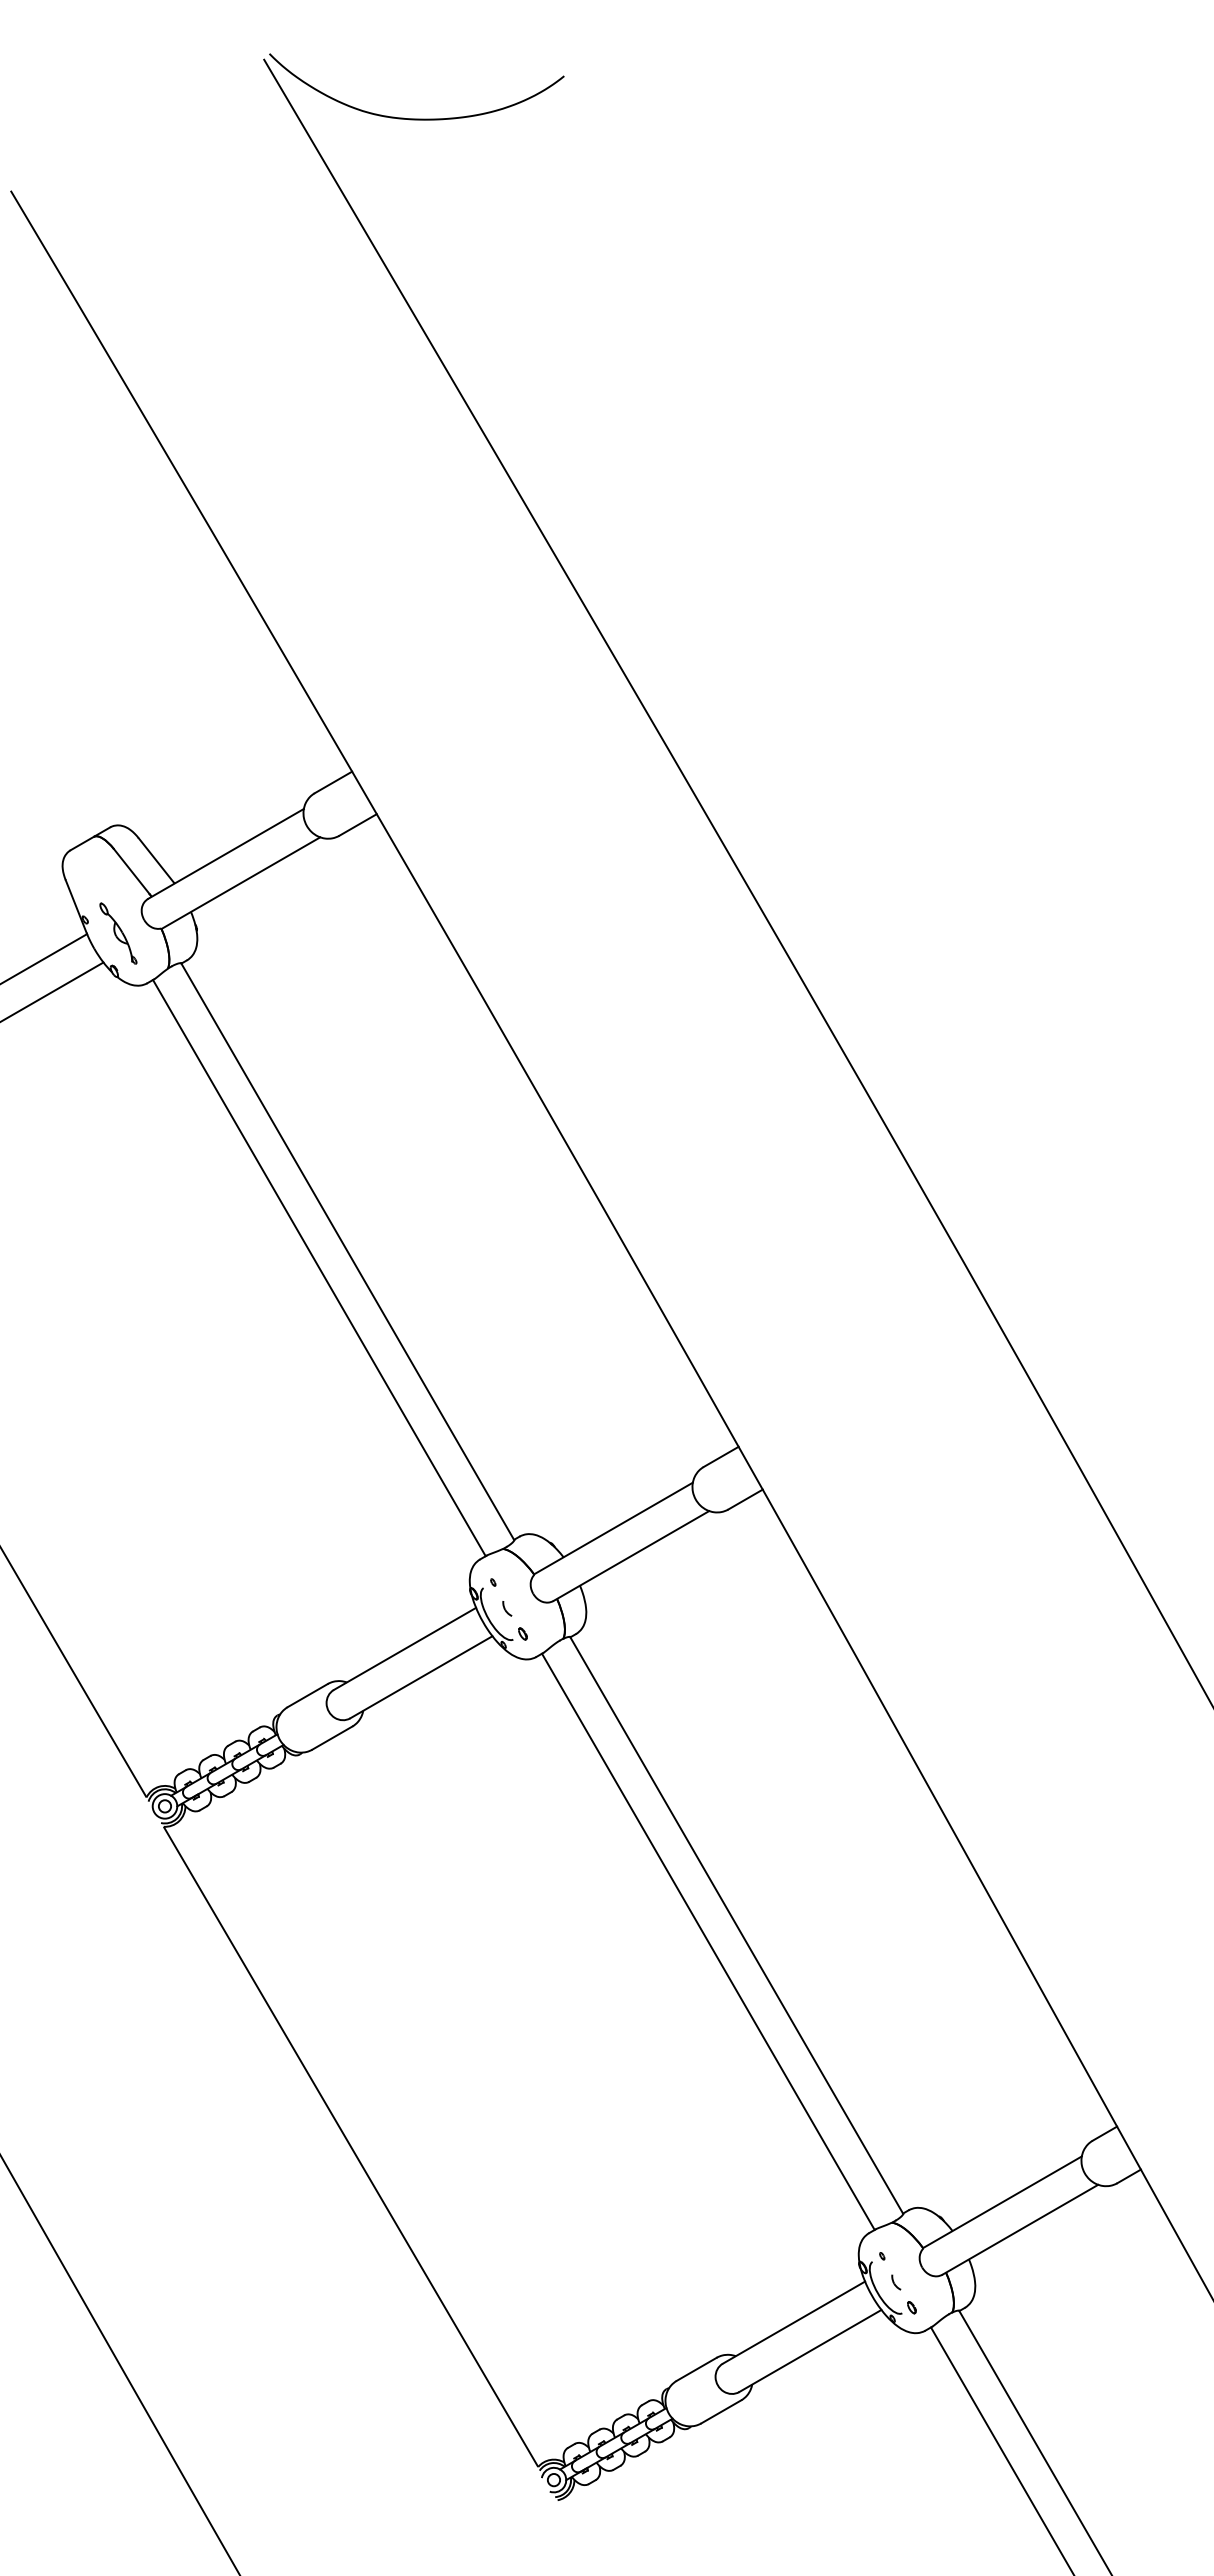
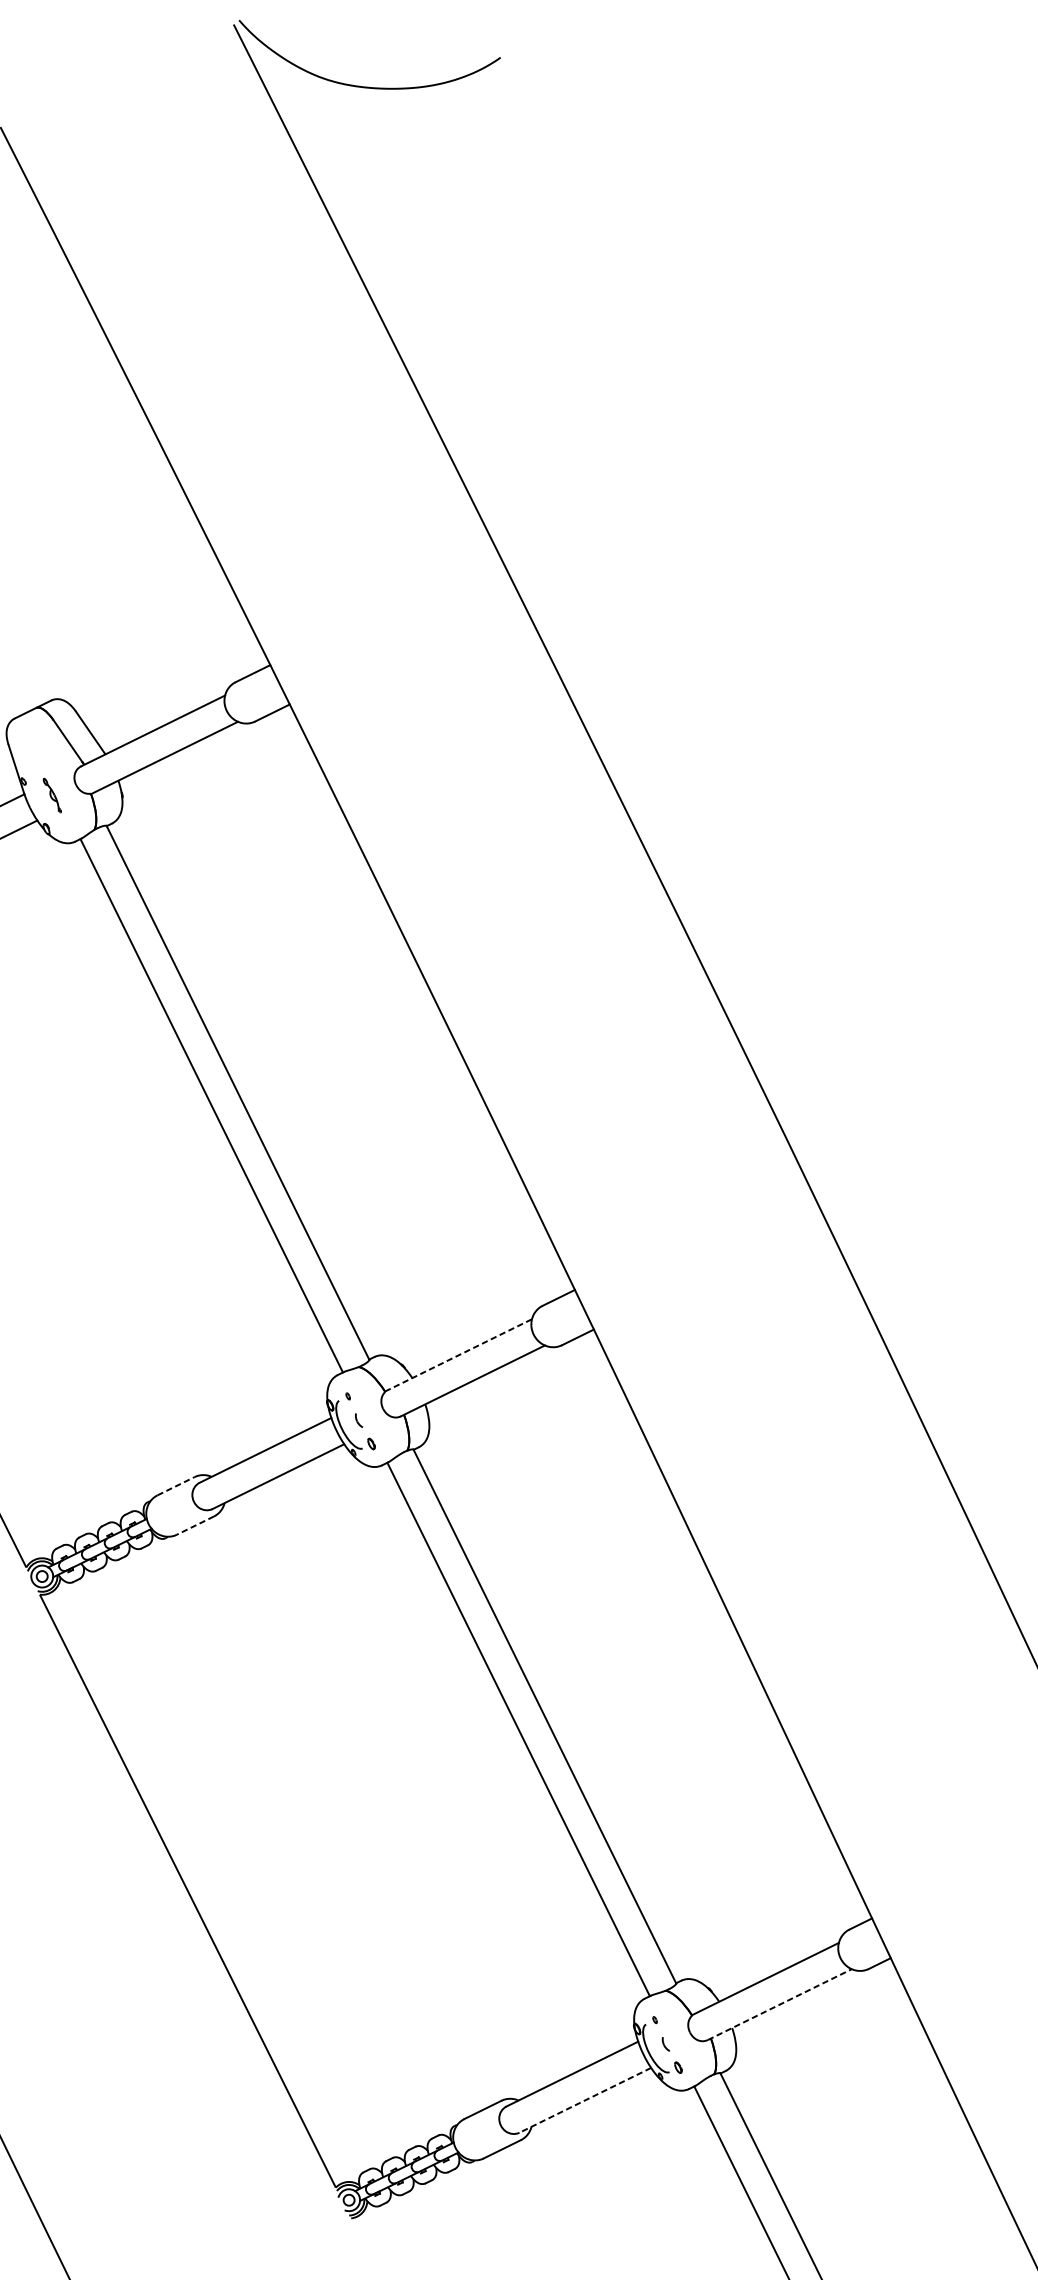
part: (118, 933) -> (52, 795), size x0.6
line: (613, 1528) -> (458, 1355), solid -> dashed
line: (308, 1695) -> (176, 1486), solid -> dashed
line: (331, 1738) -> (194, 1525), solid -> dashed
line: (1020, 2229) -> (779, 2004), solid -> dashed
line: (809, 2351) -> (584, 2100), solid -> dashed

